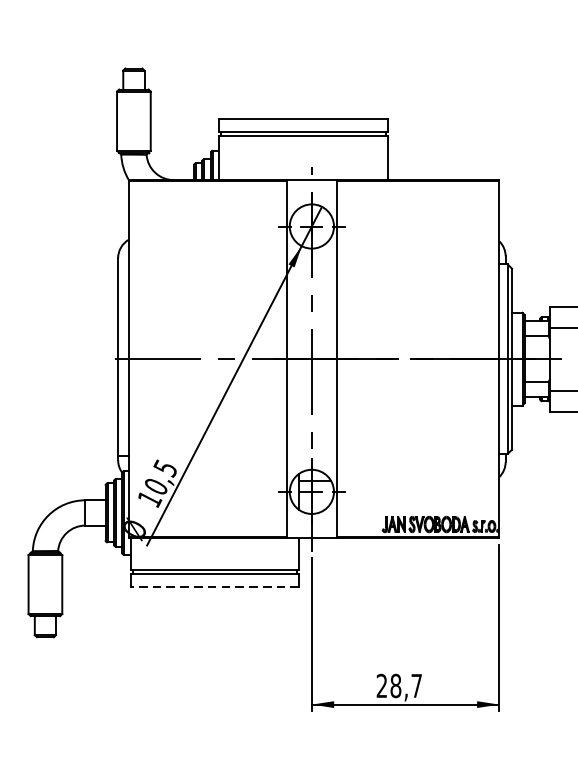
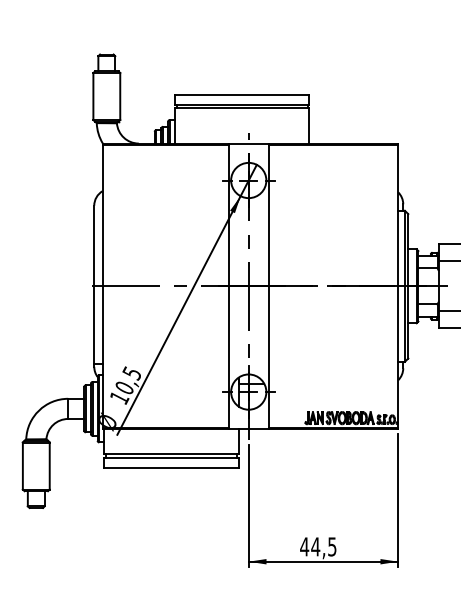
line: (215, 586) -> (171, 467), dashed -> solid
text: (399, 685) -> (318, 546), 28,7 -> 44,5

